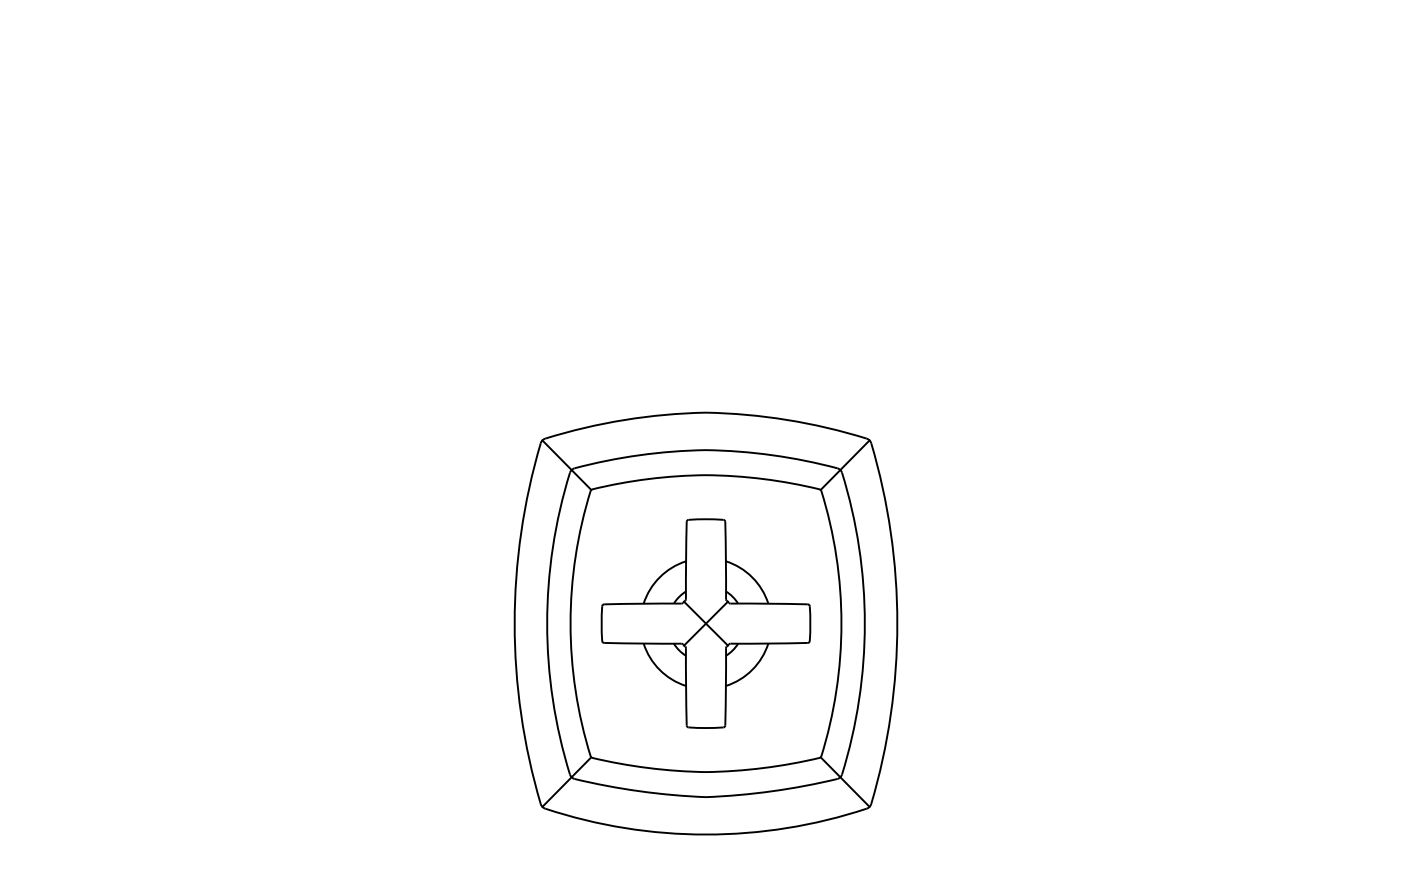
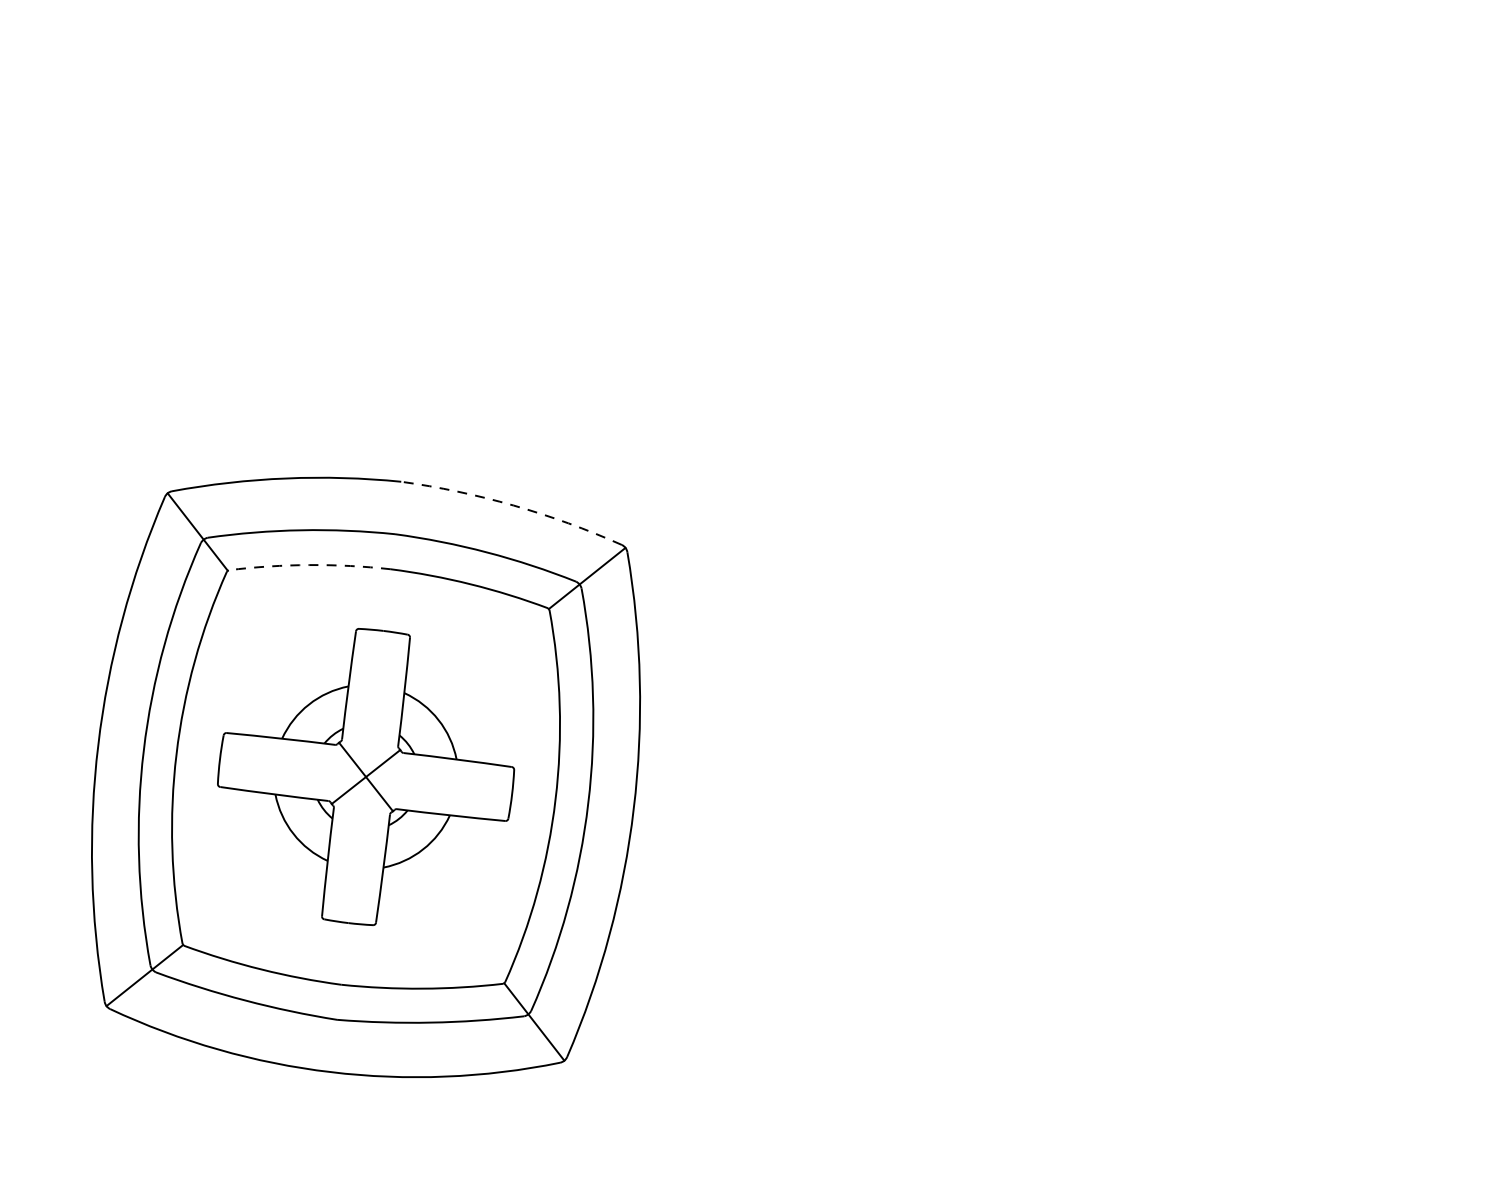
arc: (787, 419) -> (514, 504), solid -> dashed
arc: (648, 479) -> (309, 565), solid -> dashed

